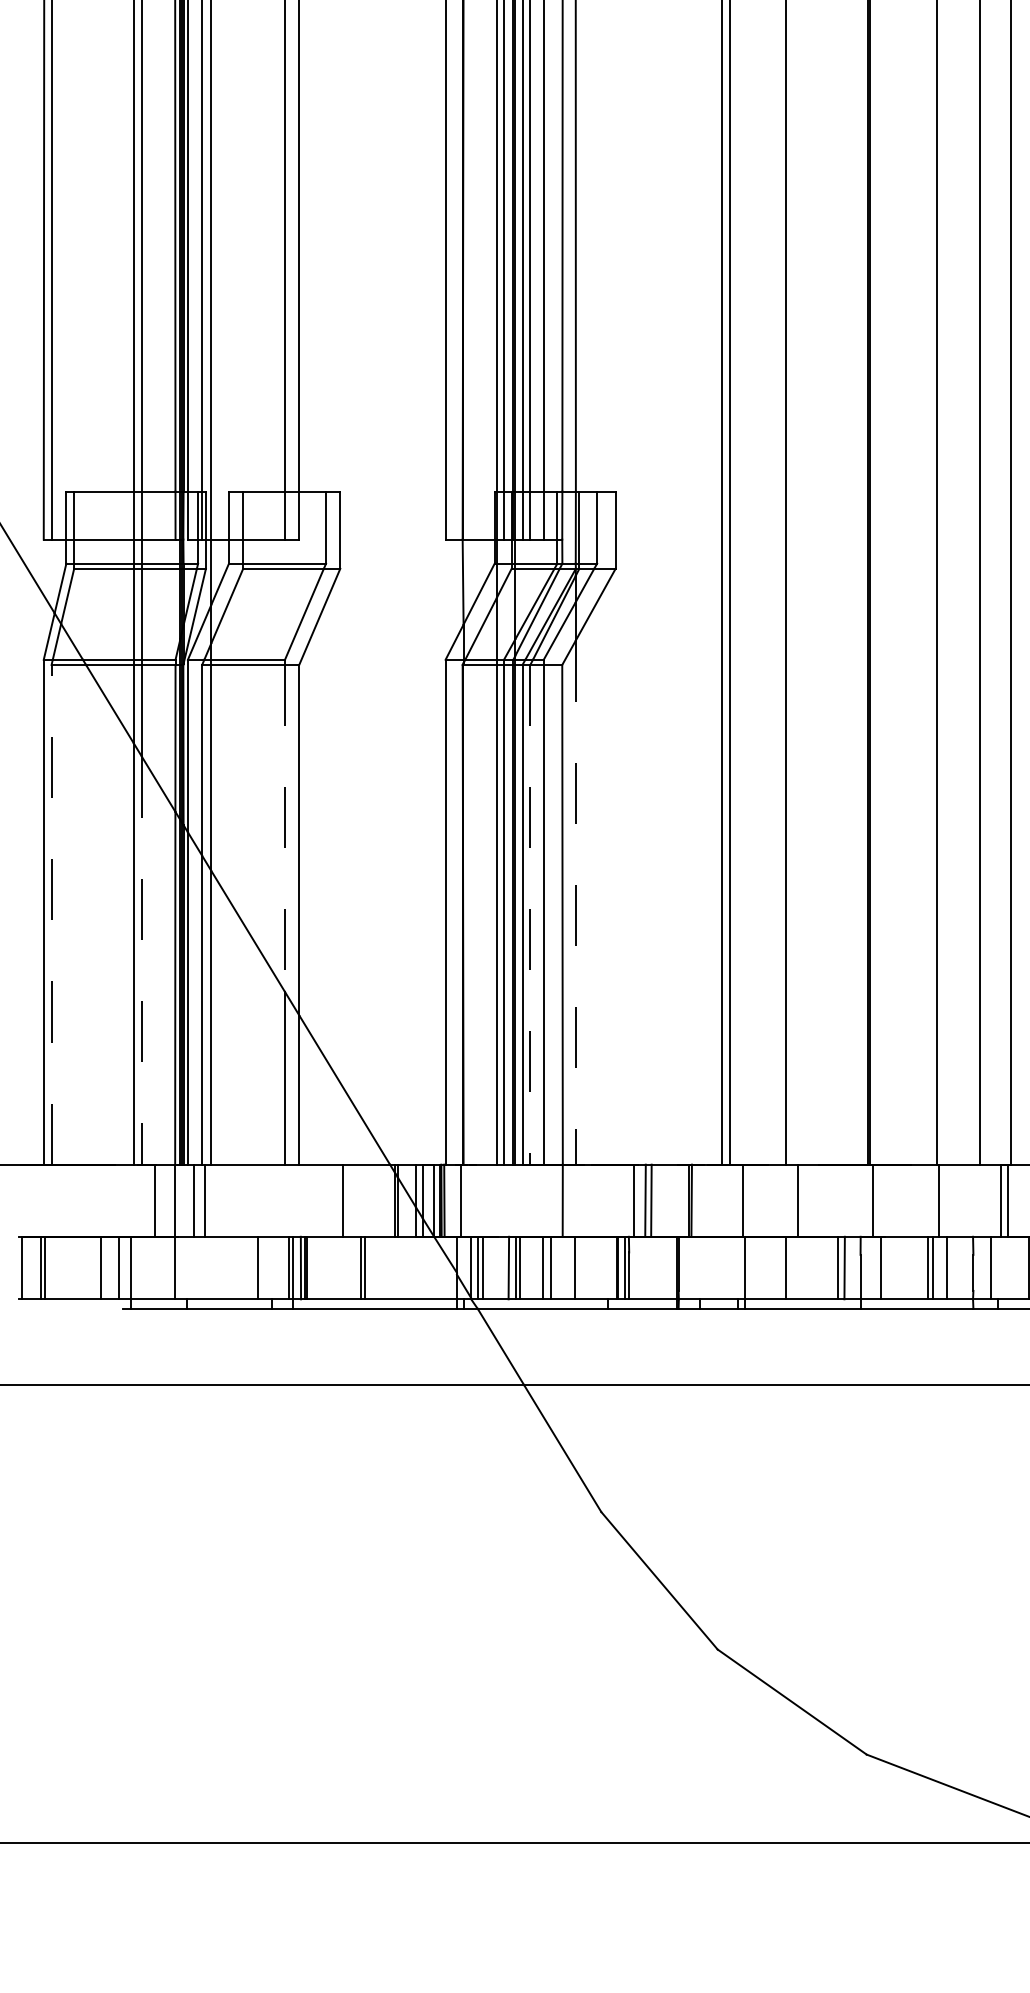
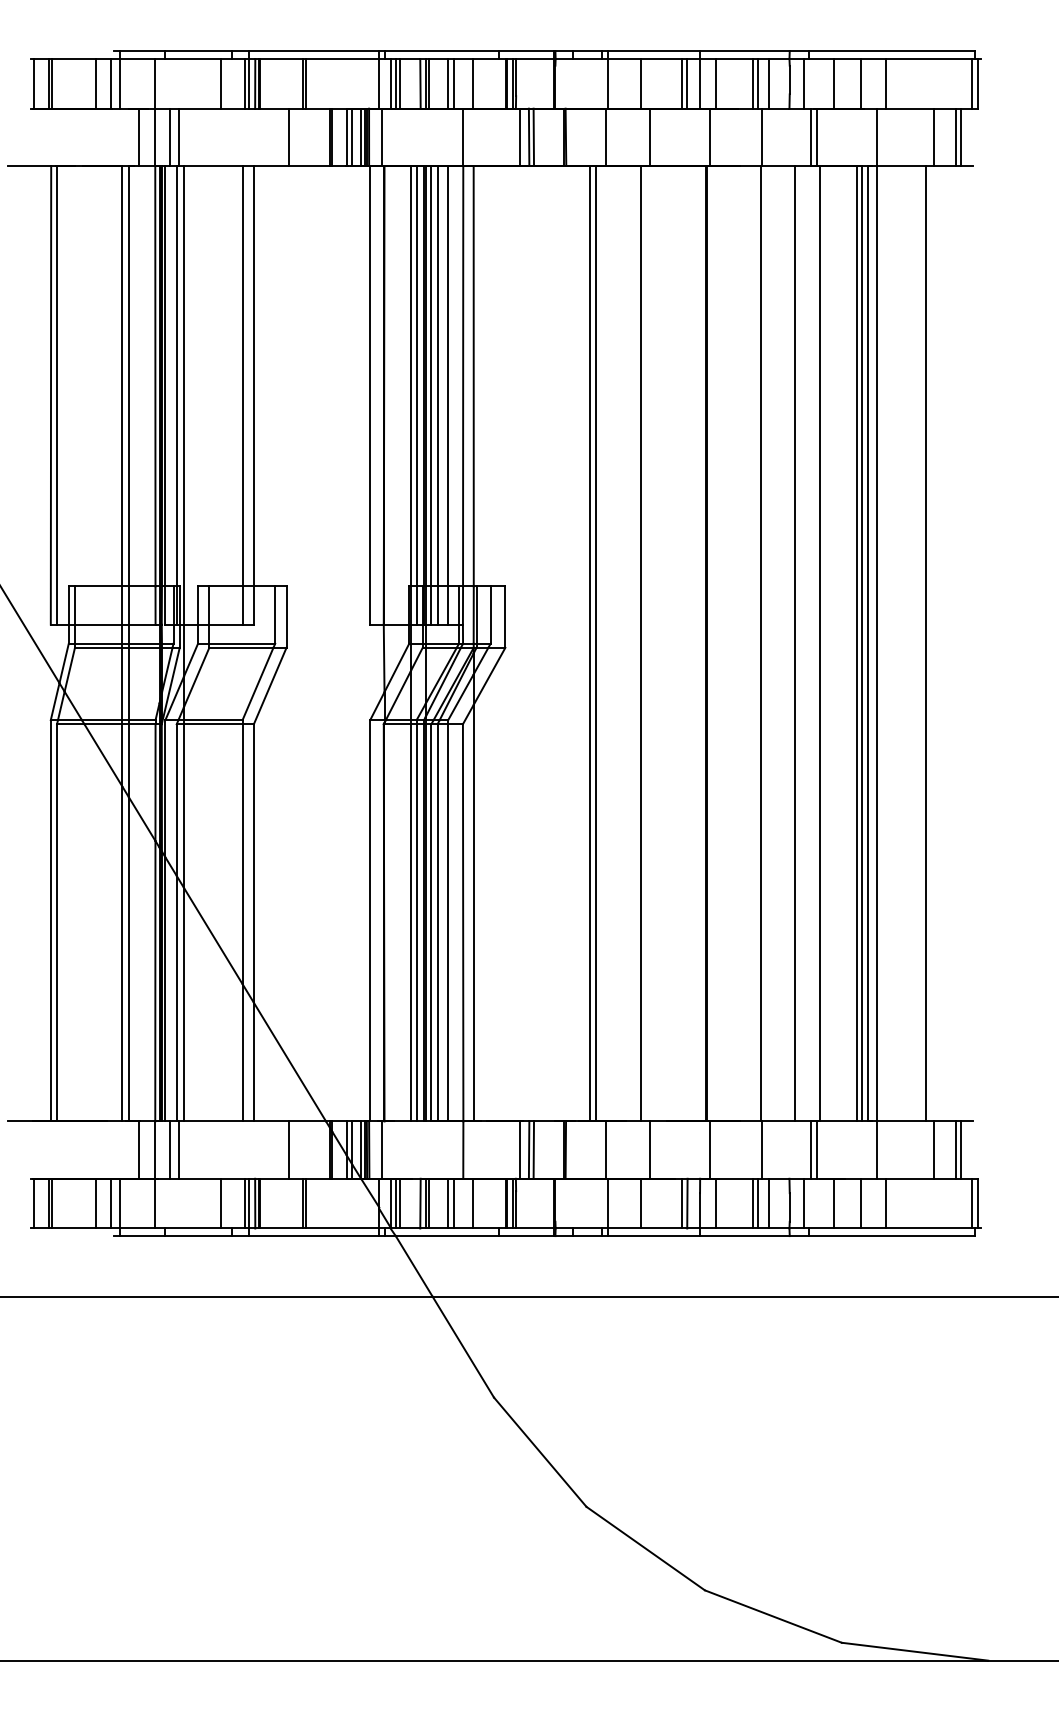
line: (284, 828) -> (242, 854), dashed -> solid
line: (575, 903) -> (473, 913), dashed -> solid
line: (52, 914) -> (57, 922), dashed -> solid
line: (530, 914) -> (437, 922), dashed -> solid
line: (141, 960) -> (128, 959), dashed -> solid

